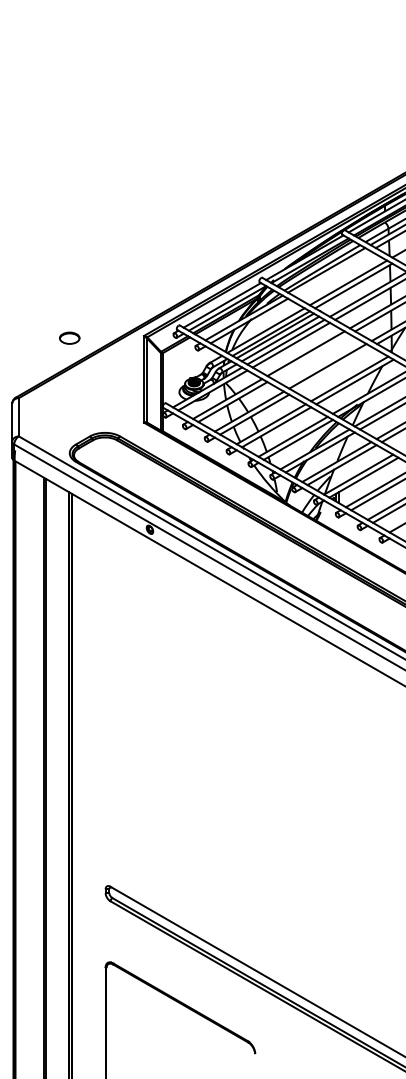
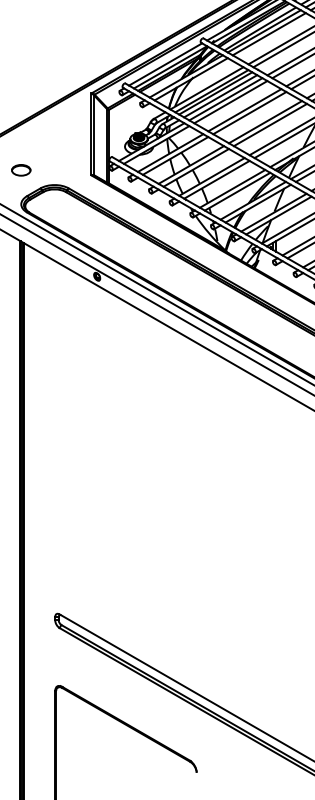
line: (331, 273) -> (268, 34), added
part: (69, 337) -> (21, 169), moved
line: (310, 356) -> (249, 112), added
line: (332, 369) -> (269, 125), added

